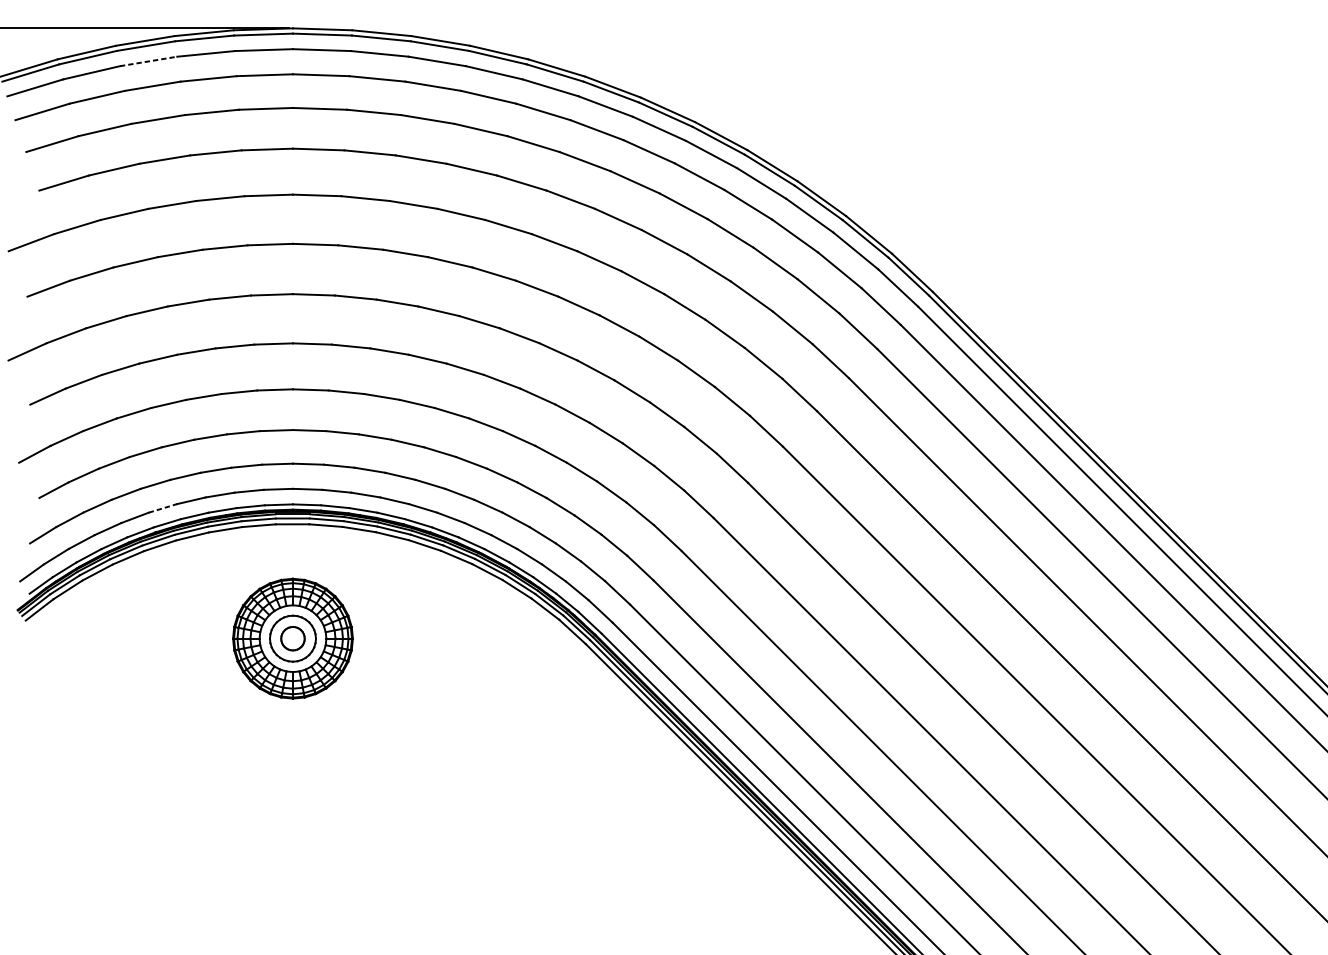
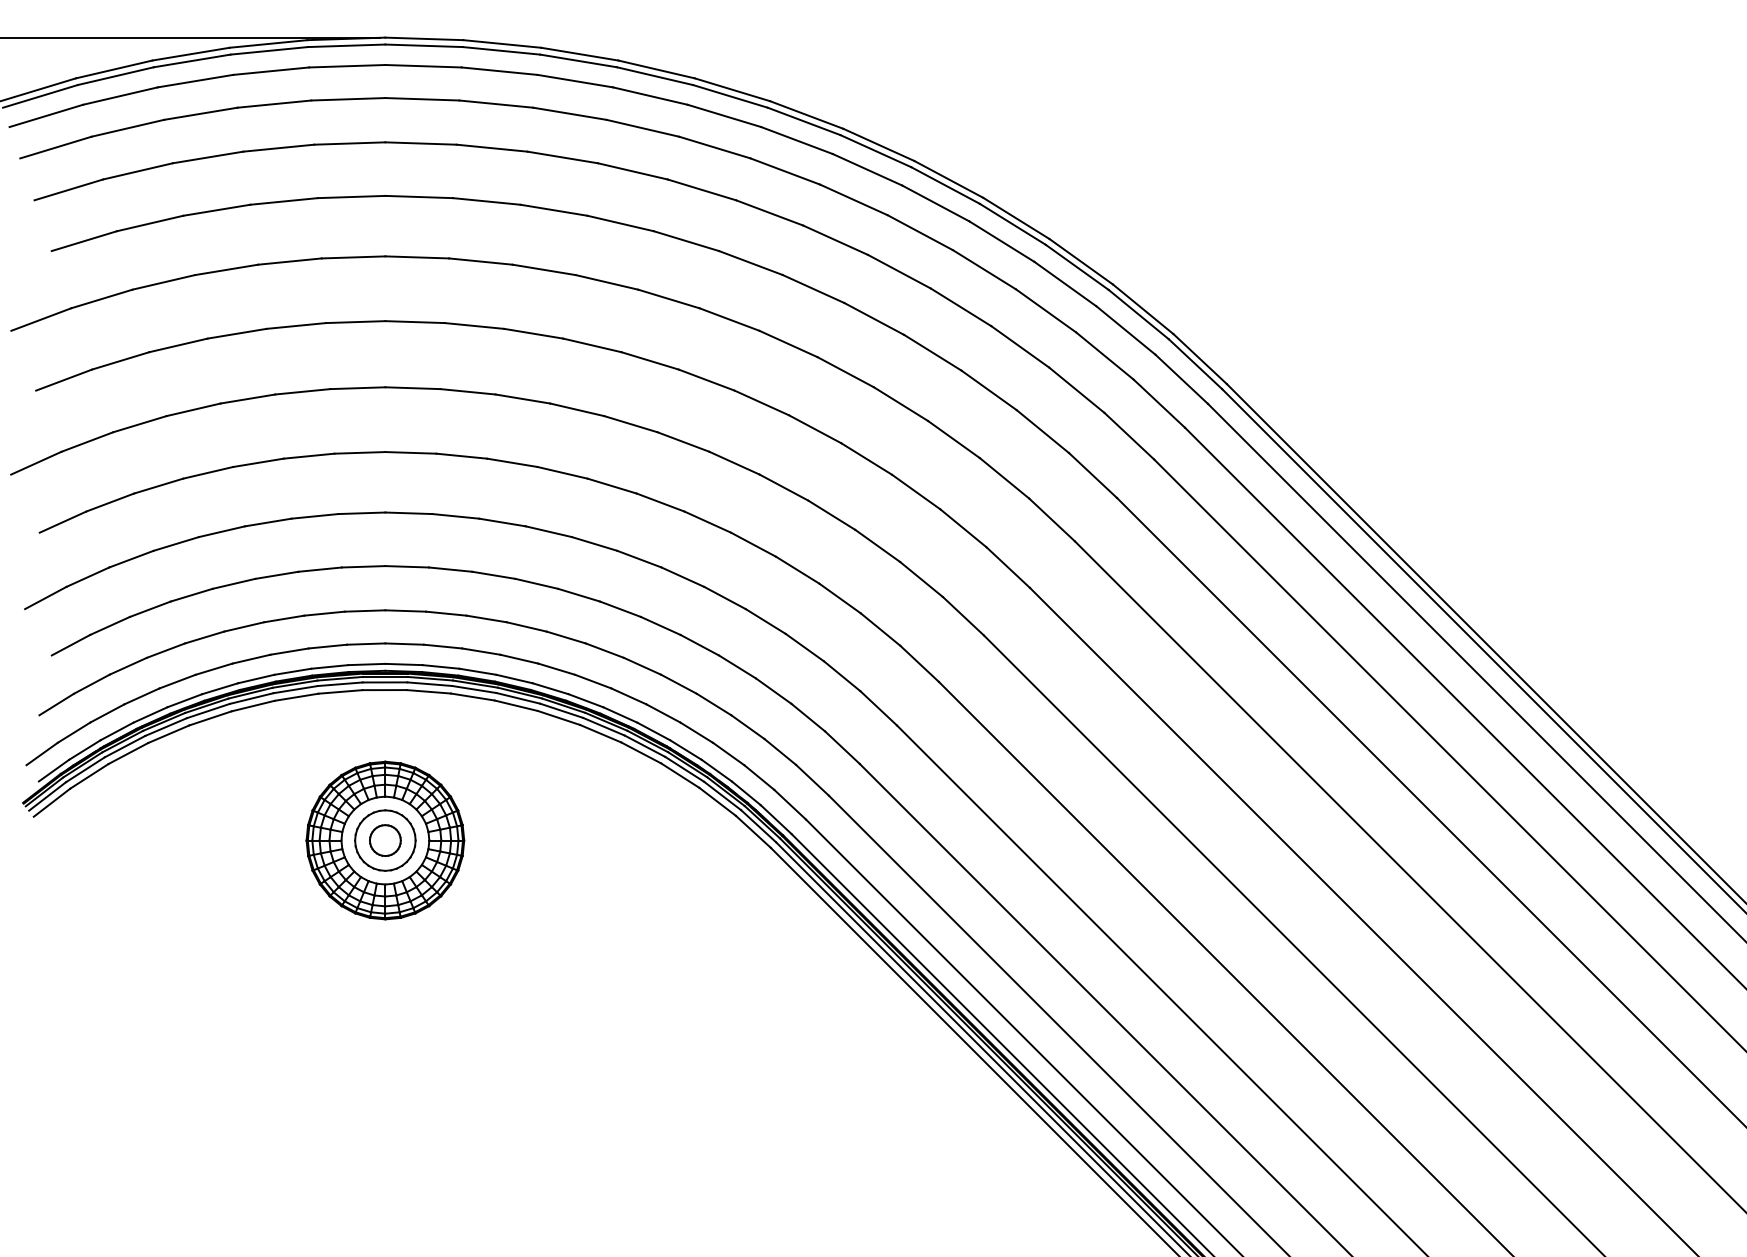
line: (148, 61) -> (195, 81), dashed -> solid
line: (163, 508) -> (214, 669), dashed -> solid

